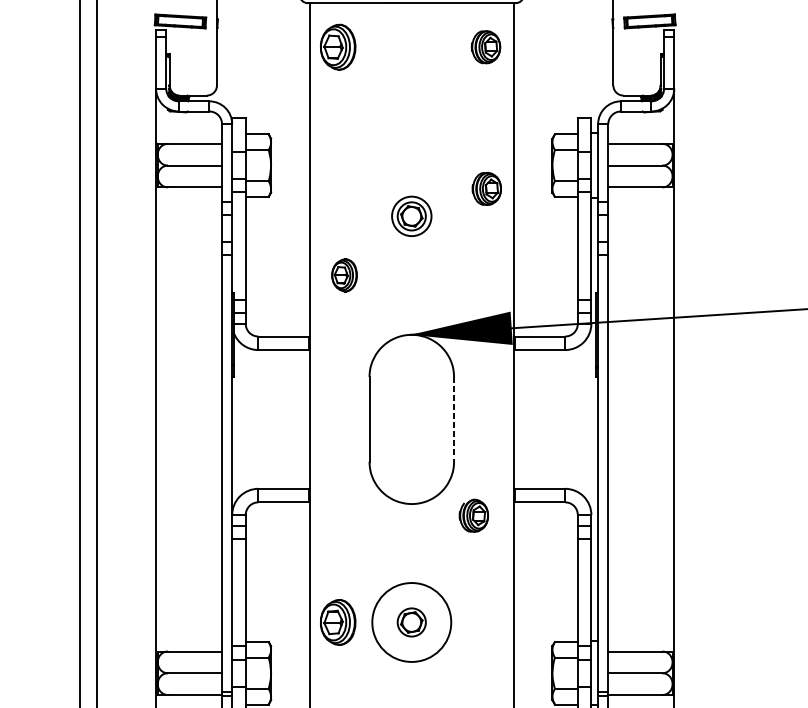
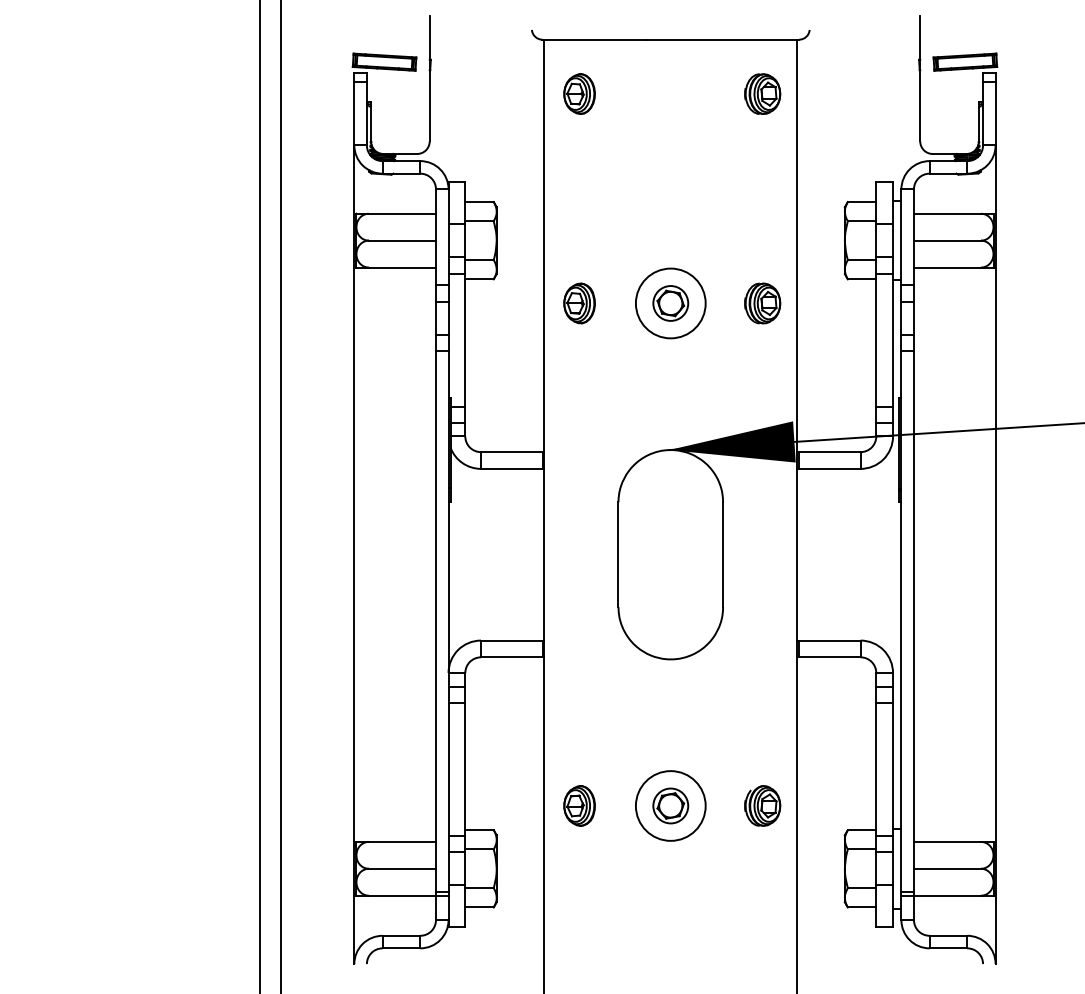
part: (338, 46) -> (579, 93), size x0.71
part: (486, 188) -> (762, 303), moved
circle: (411, 216) -> (670, 303), size x1.43
part: (344, 275) -> (579, 303), moved
line: (454, 420) -> (723, 555), dashed -> solid
part: (473, 515) -> (762, 805), moved
part: (338, 622) -> (579, 805), size x0.71
circle: (411, 622) -> (670, 805), size x0.71

